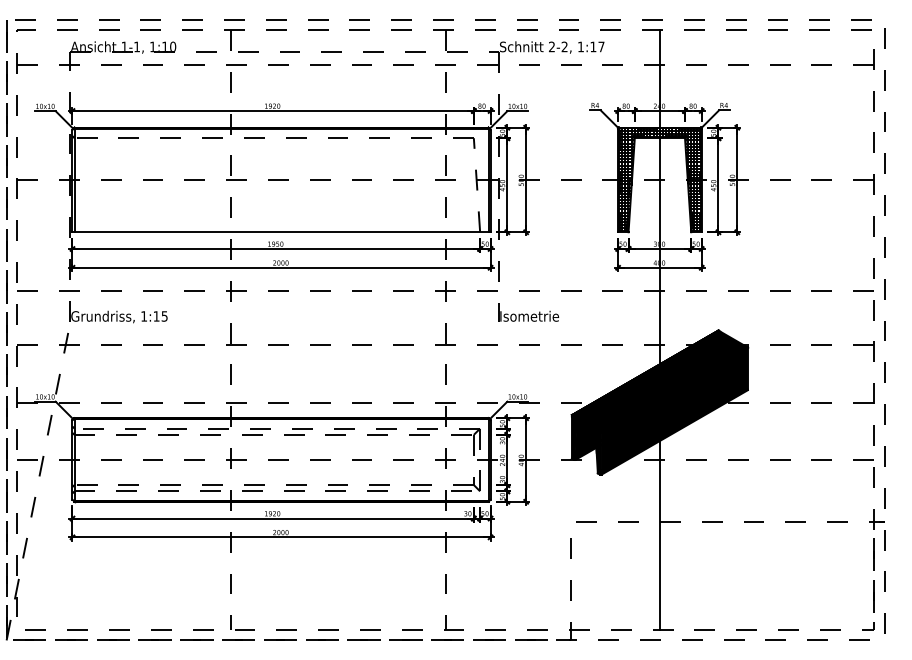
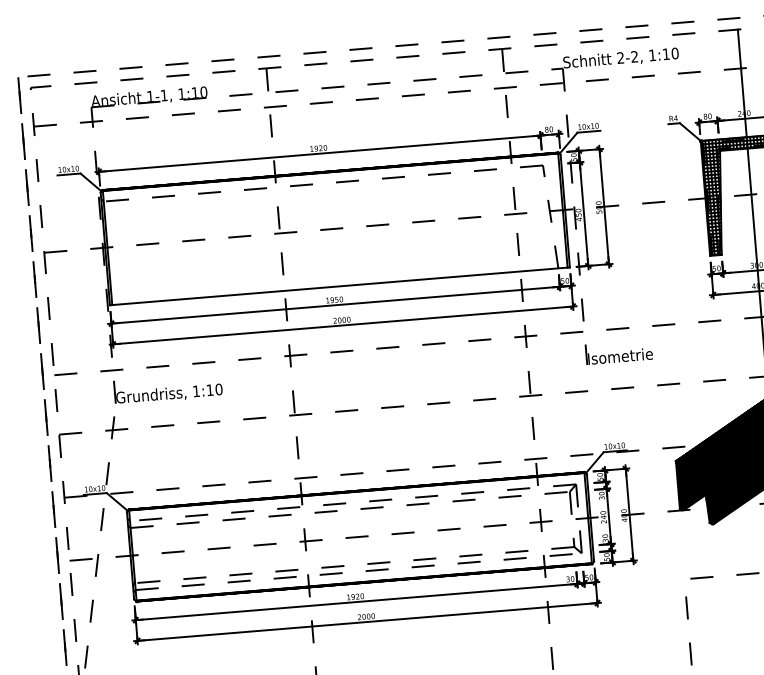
text: (601, 46) -> (675, 53), 1:17 -> 1:10
text: (164, 316) -> (218, 389), 1:15 -> 1:10

